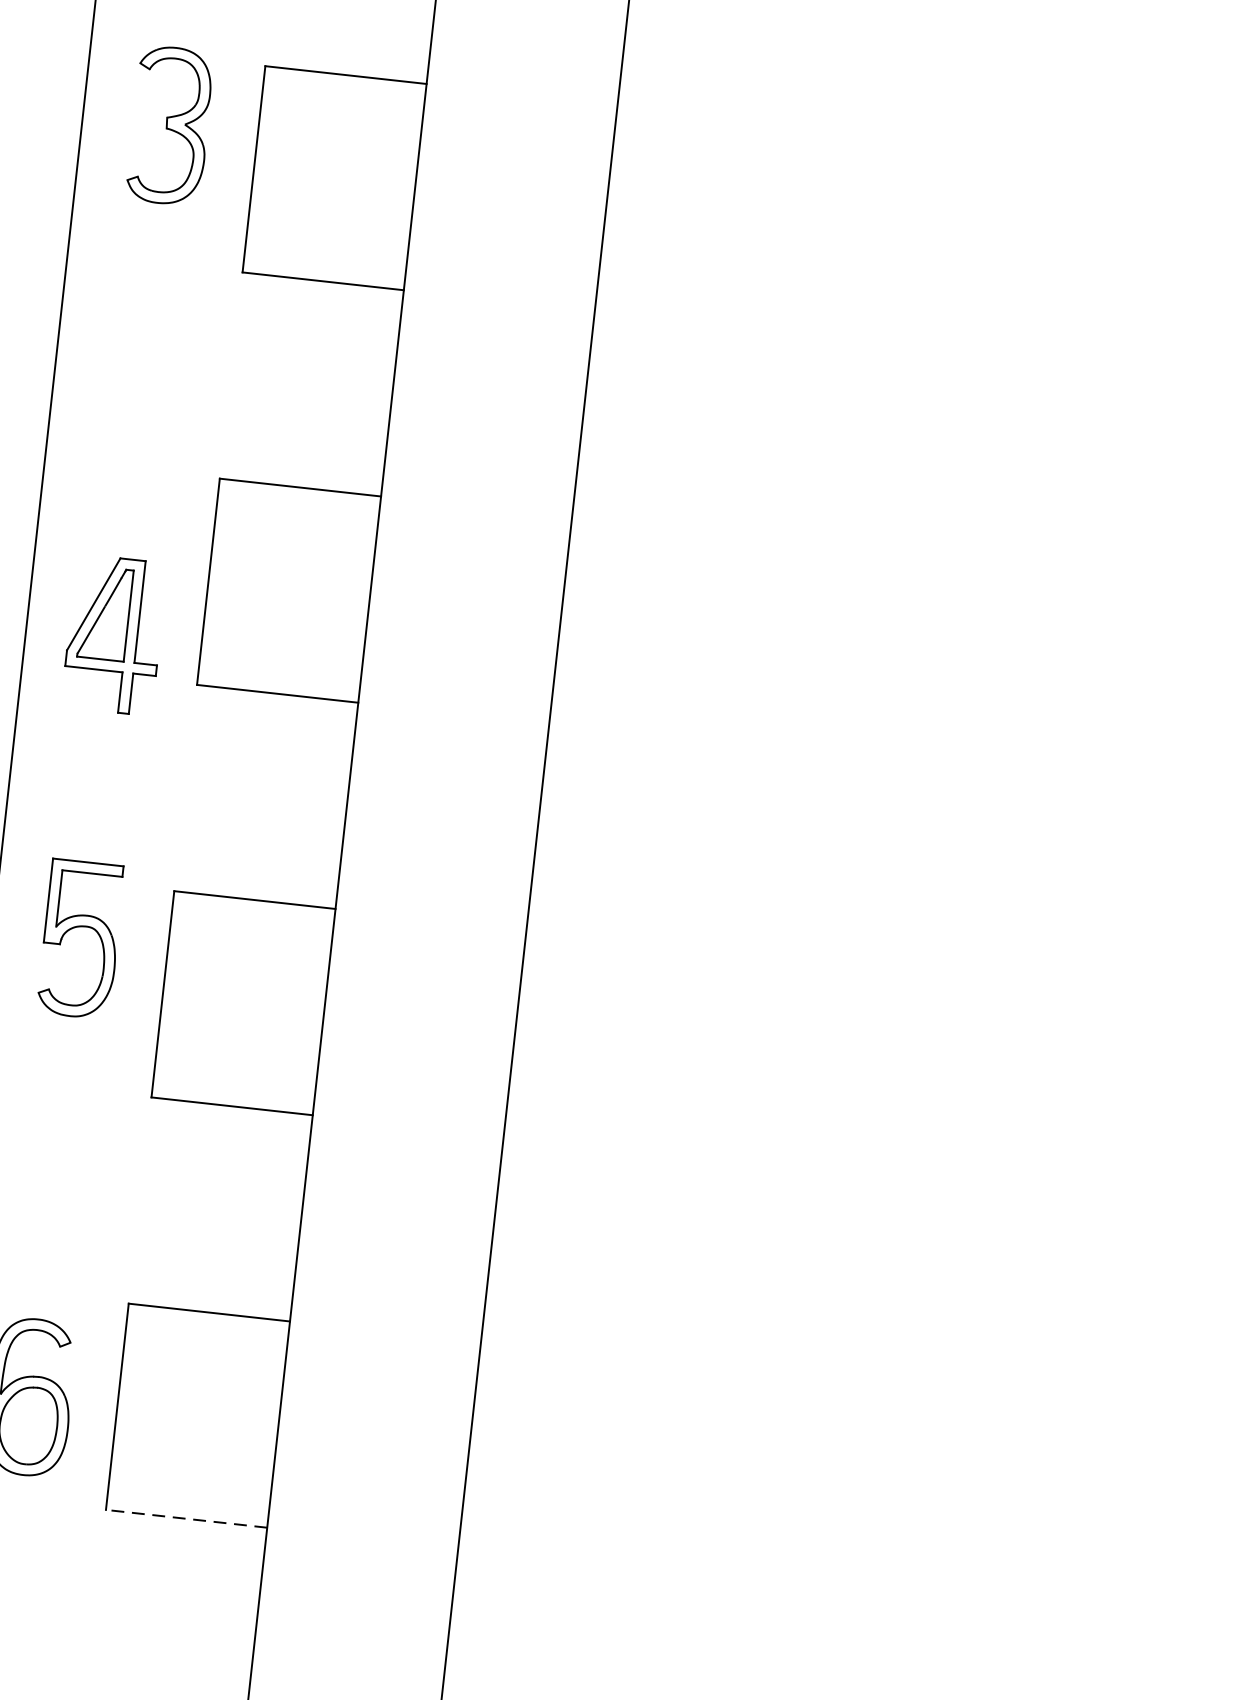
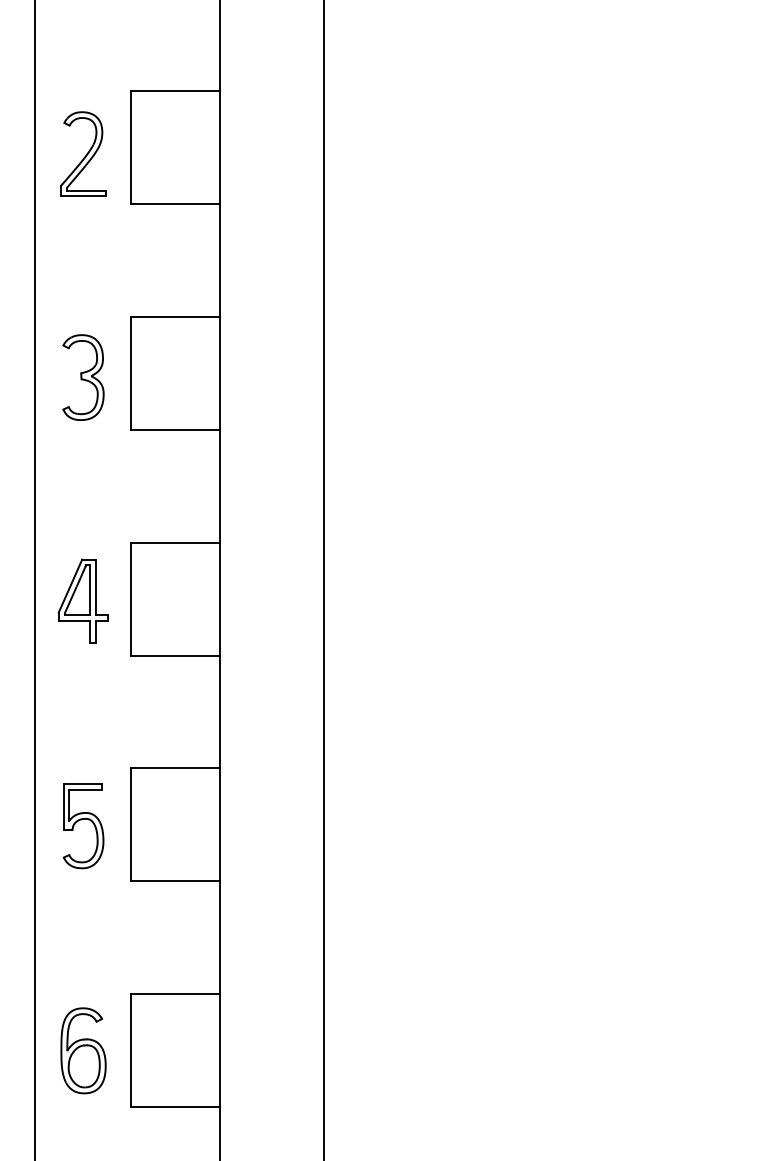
part: (170, 125) -> (83, 377), moved
part: (112, 633) -> (82, 600), moved
part: (78, 928) -> (81, 820), moved
line: (185, 1519) -> (174, 1107), dashed -> solid

